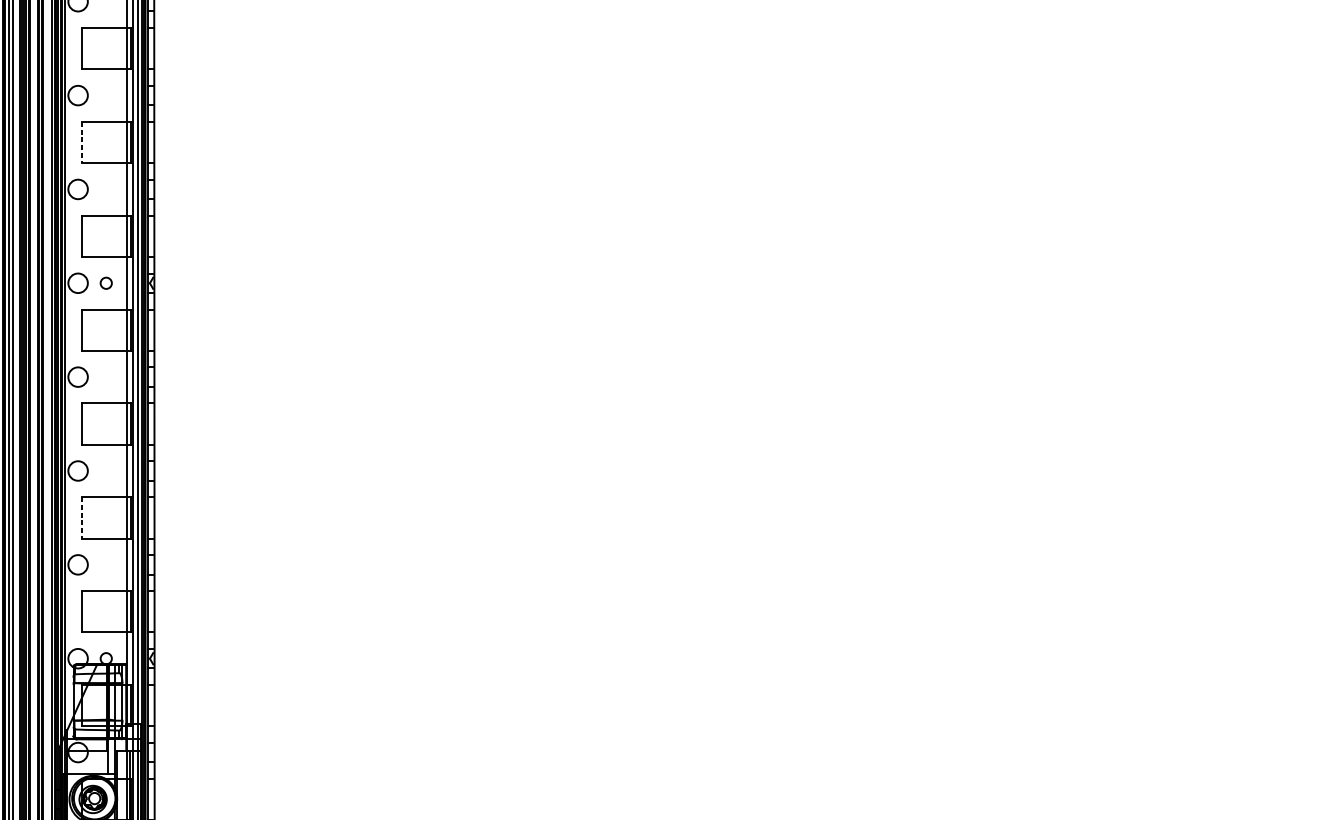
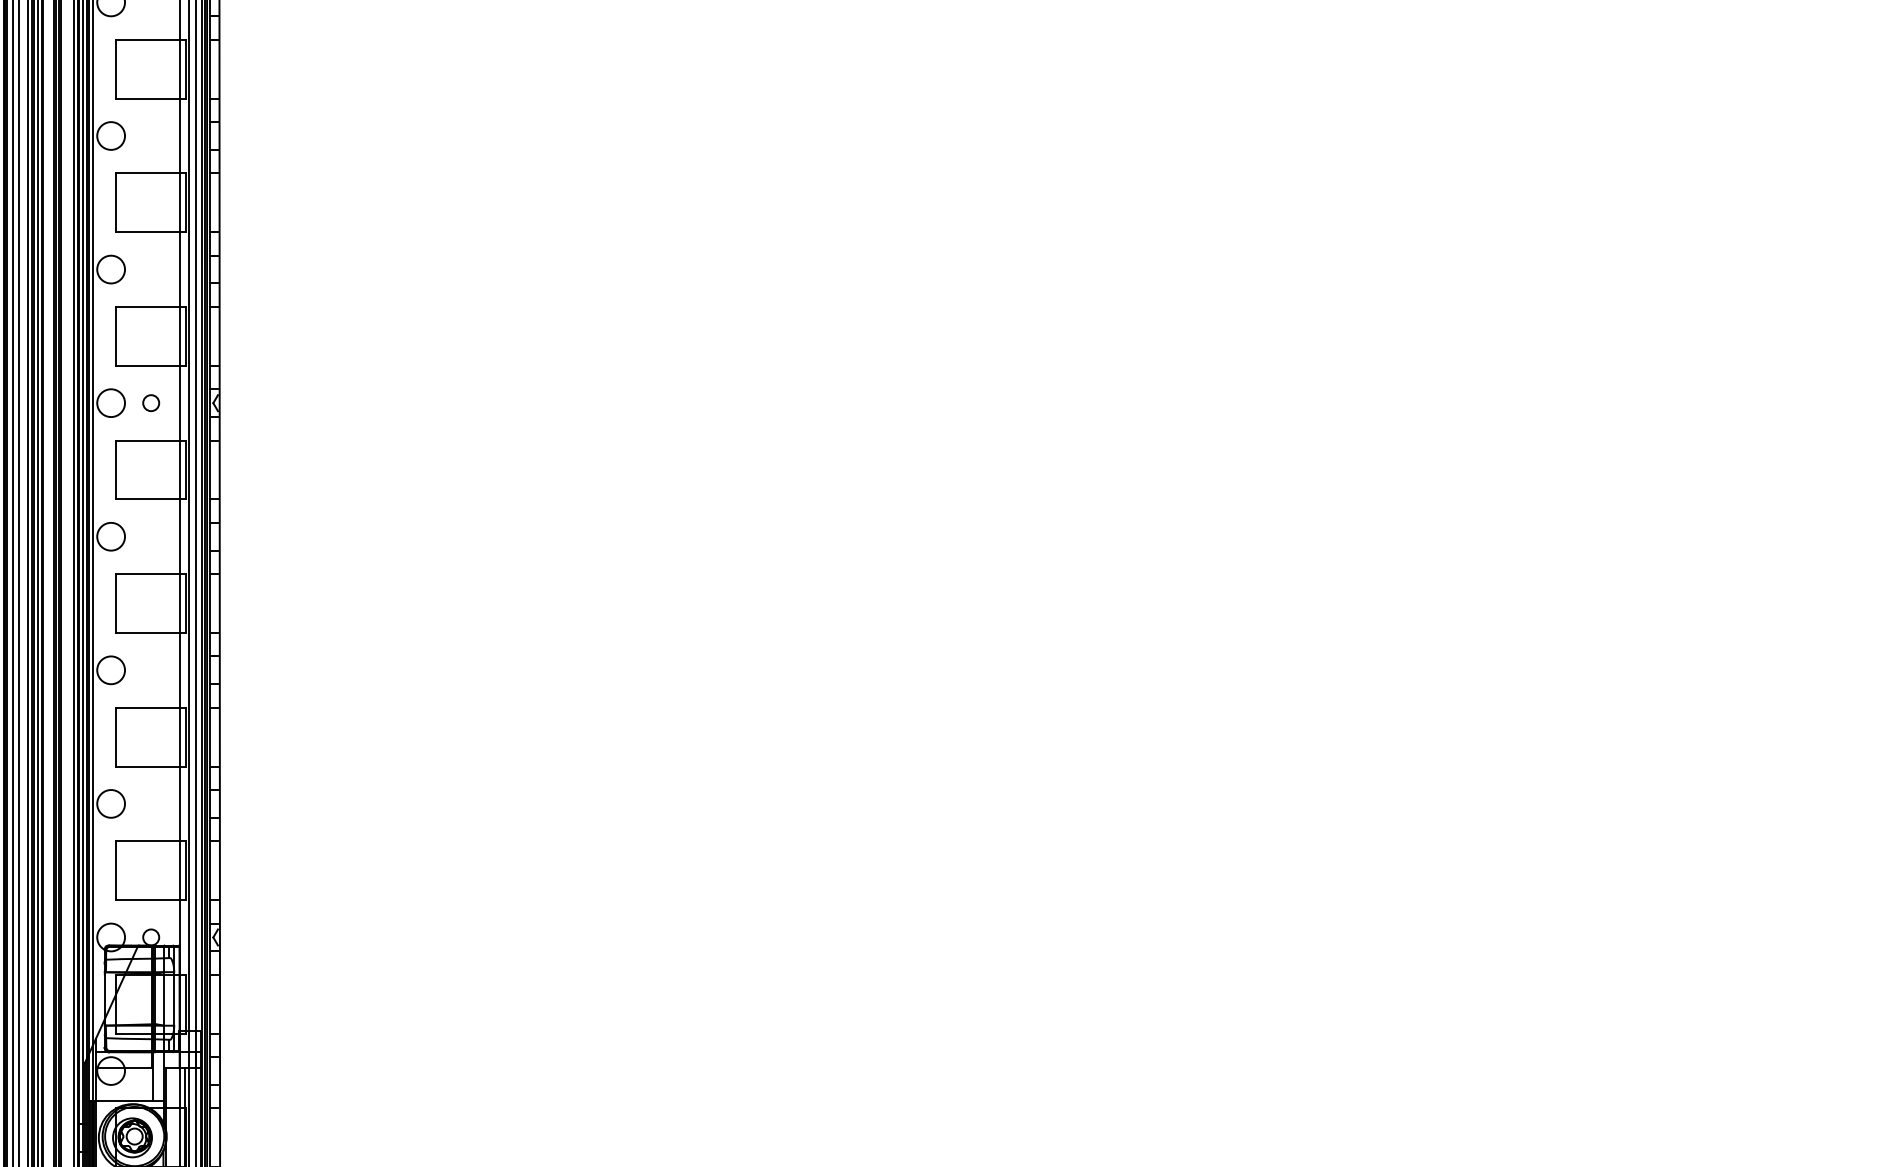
line: (81, 143) -> (116, 203), dashed -> solid
line: (81, 518) -> (116, 737), dashed -> solid

